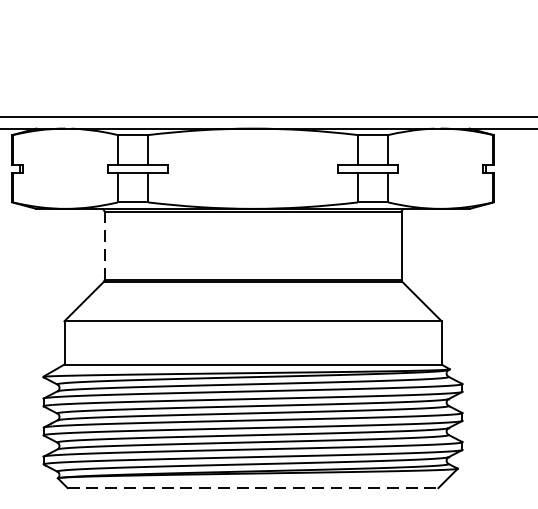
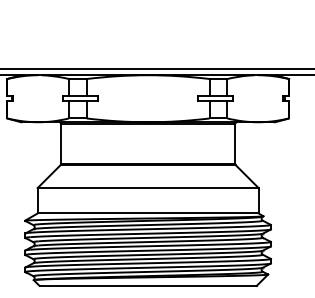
line: (105, 245) -> (61, 143), dashed -> solid
line: (253, 487) -> (148, 285), dashed -> solid

